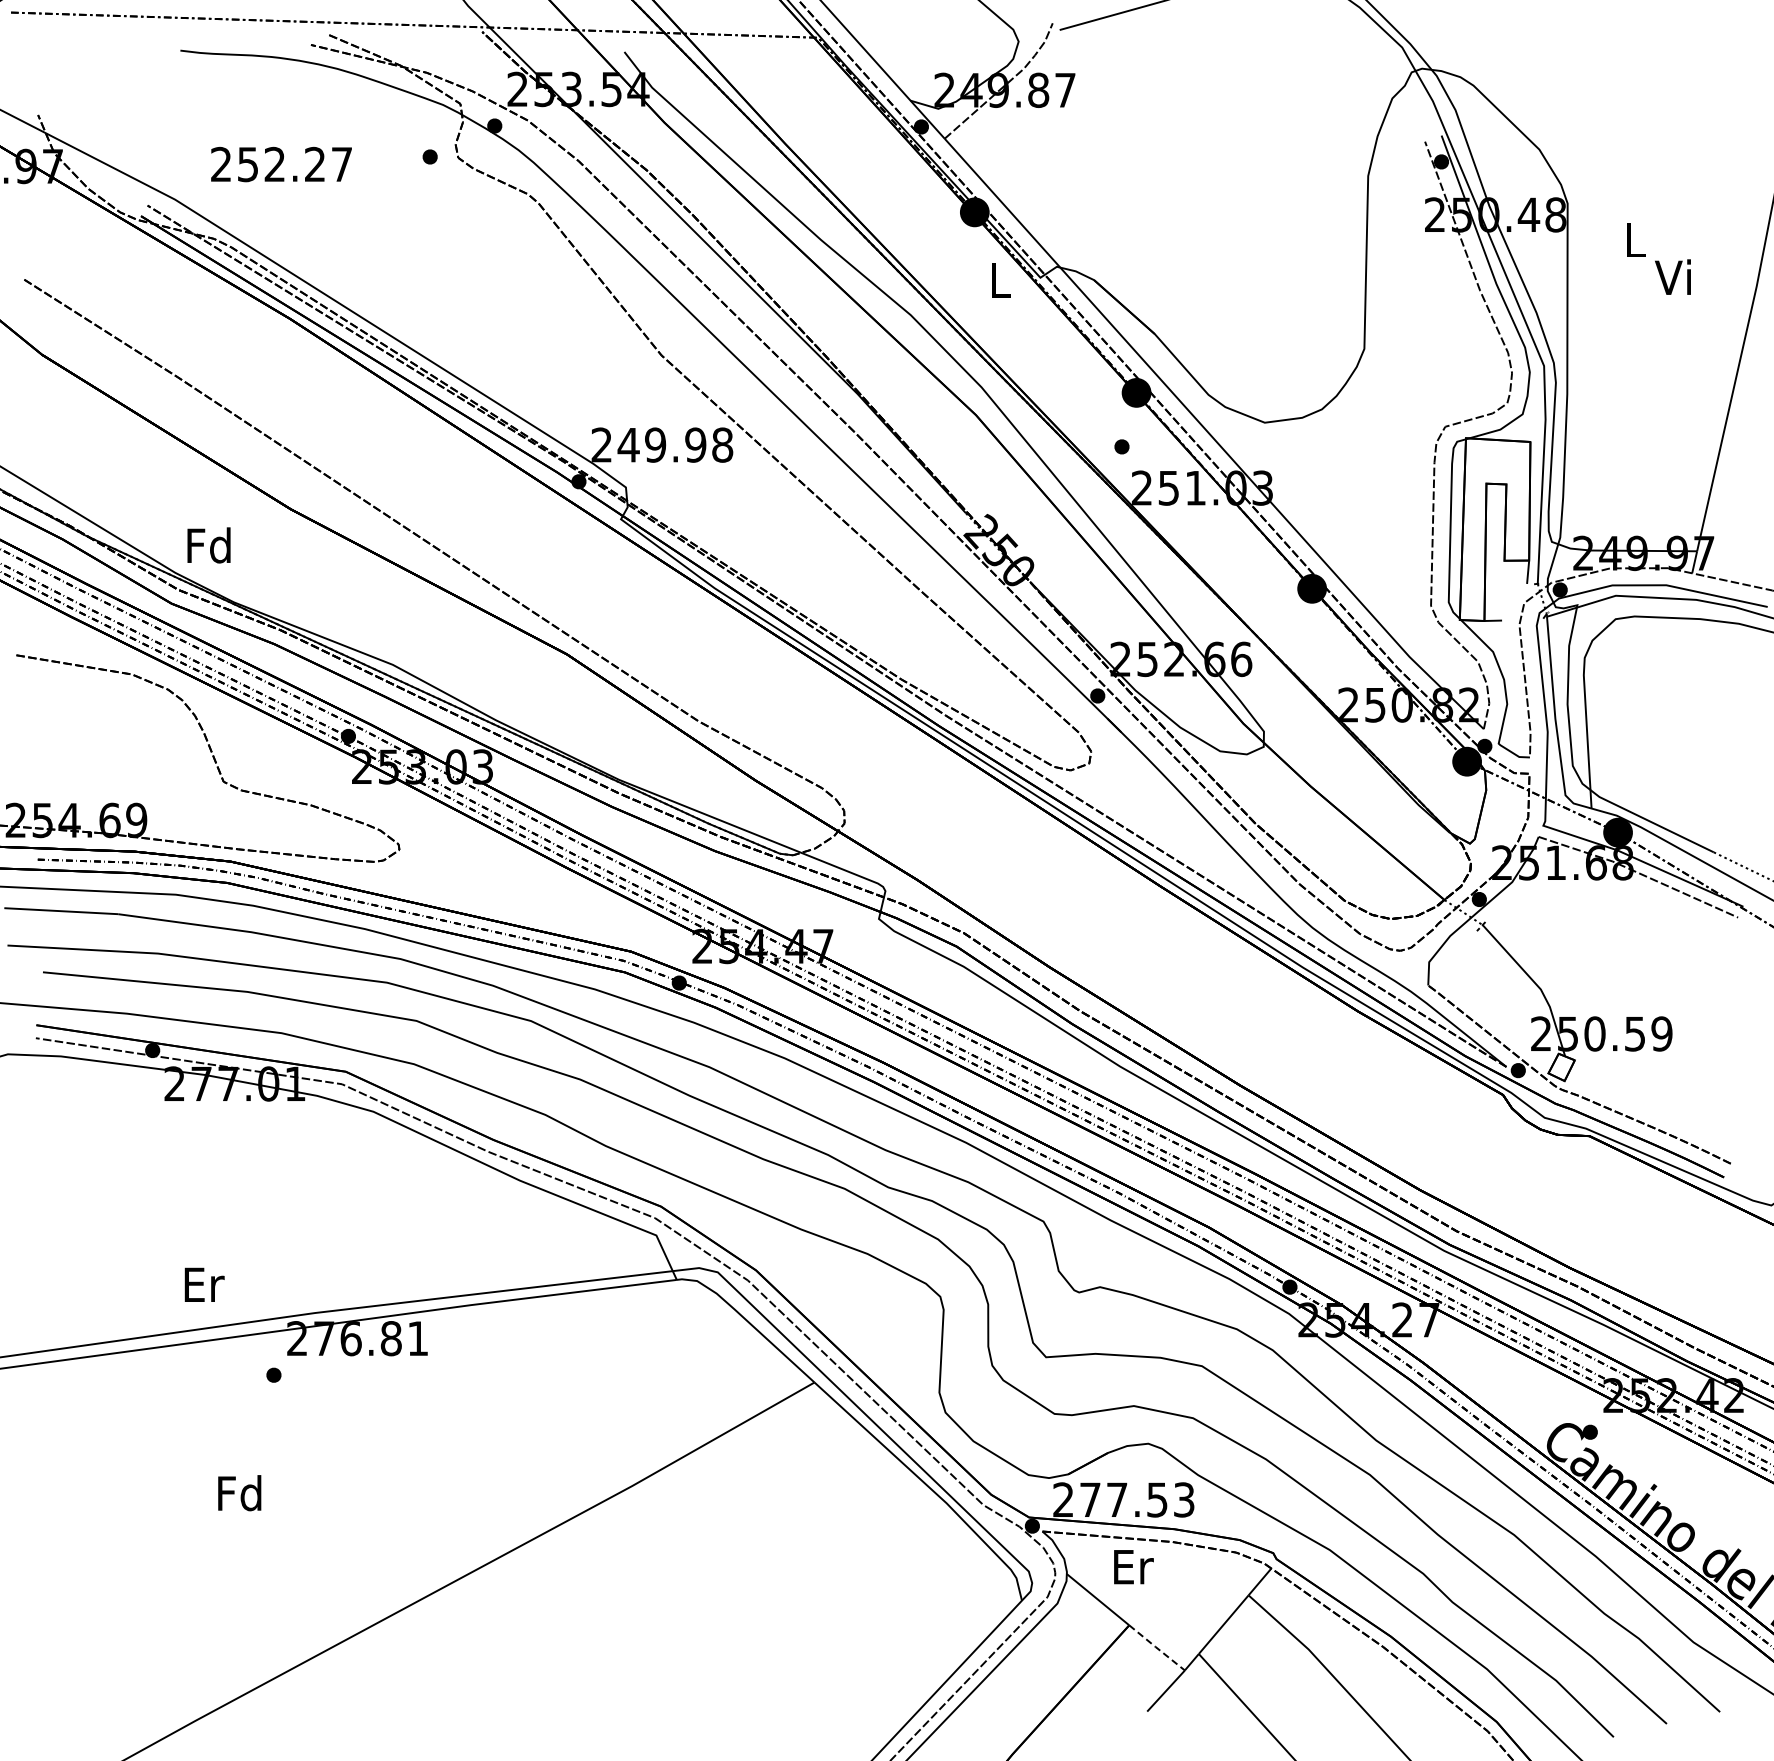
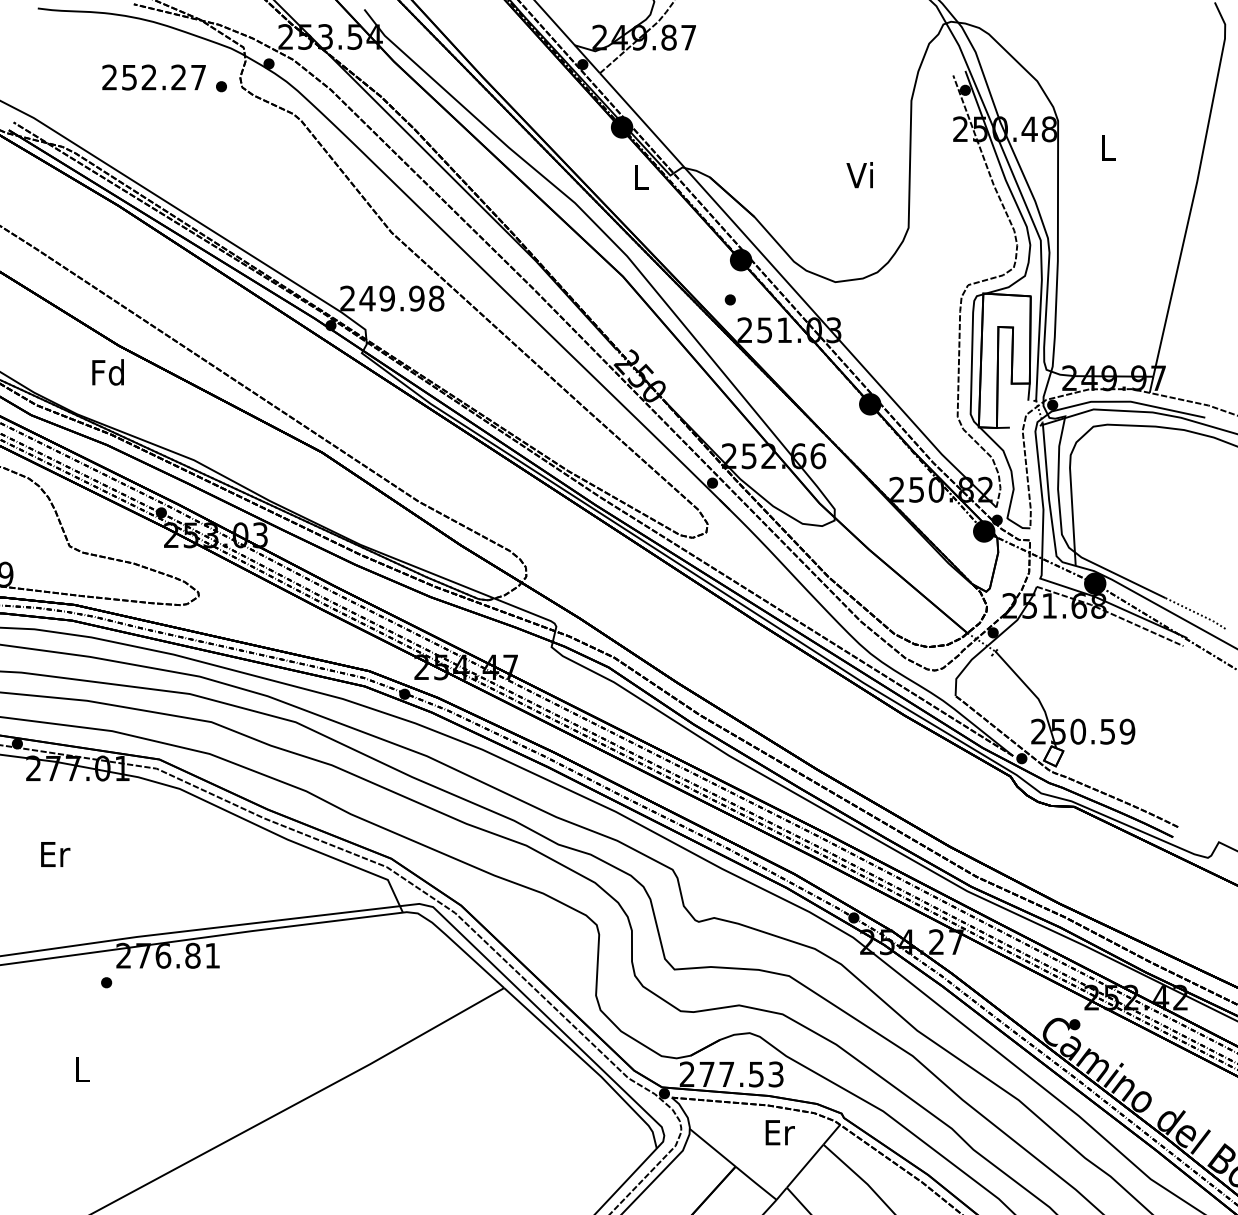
text: (281, 164) -> (154, 77), moved
text: (1672, 276) -> (859, 174), moved
text: (208, 545) -> (107, 372), moved
text: (204, 1284) -> (55, 854), moved
text: (239, 1493) -> (81, 1069), Fd -> L
text: (1133, 1567) -> (780, 1132), moved
line: (1157, 1648) -> (756, 1183), dashed -> solid

